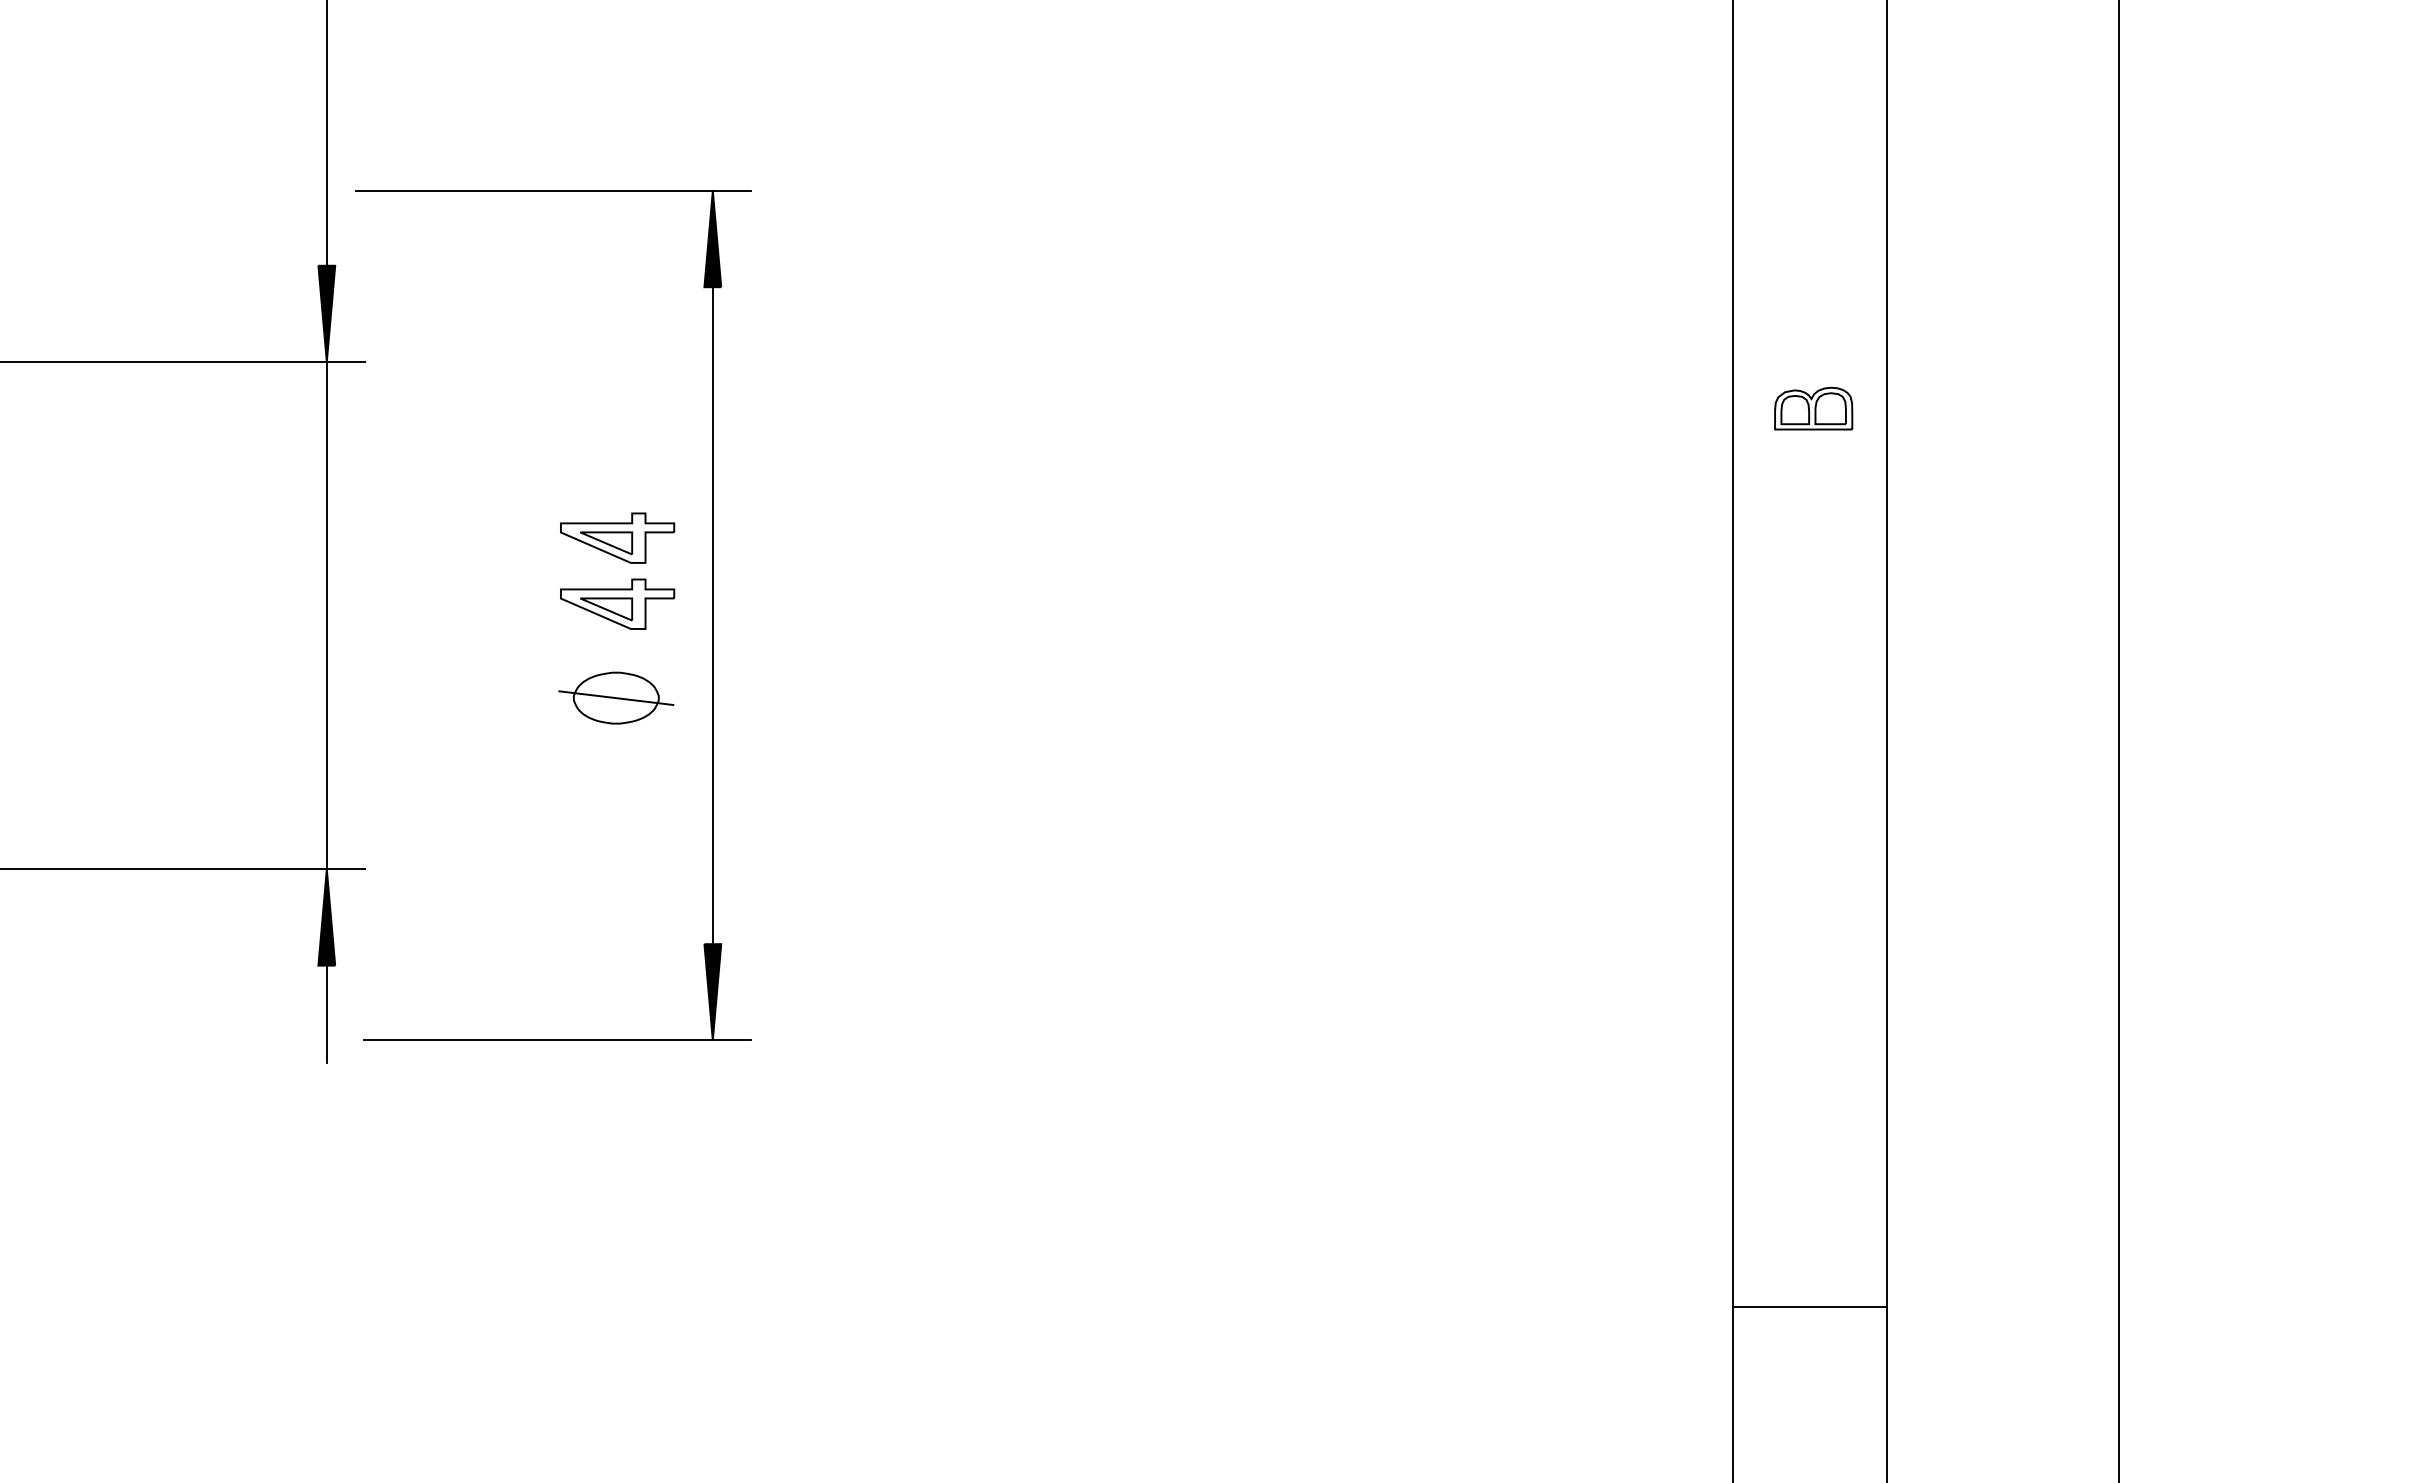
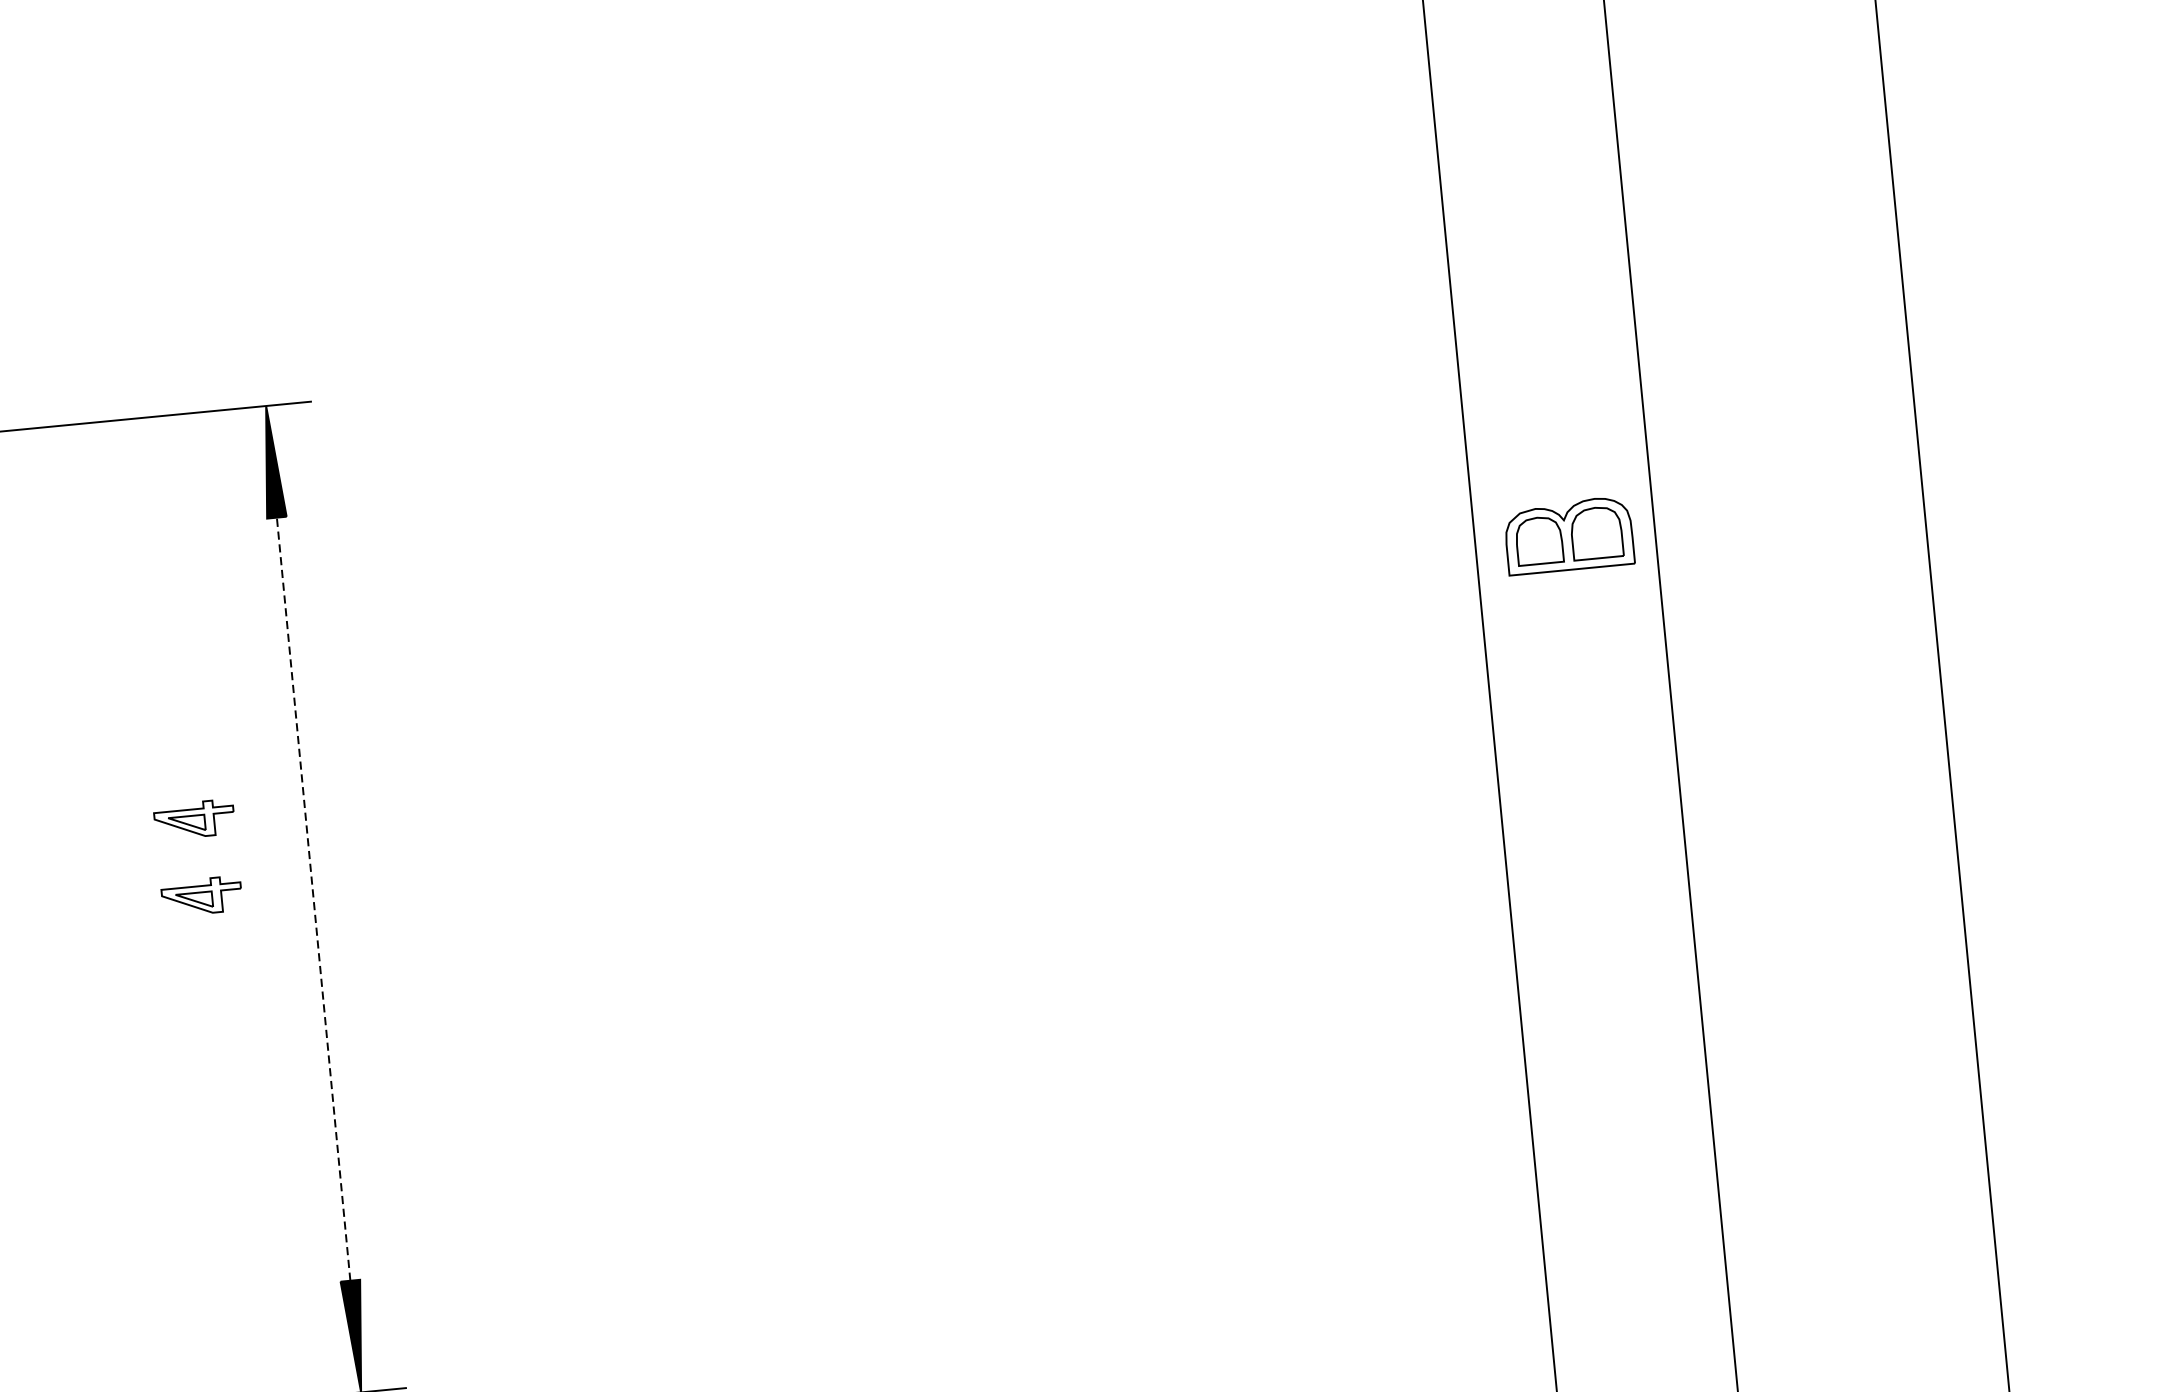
part: (1813, 408) -> (1568, 535), size x1.4
part: (617, 537) -> (194, 819), size x0.6
part: (617, 603) -> (201, 895), size x0.6
line: (712, 615) -> (313, 899), solid -> dashed
part: (616, 697) -> (210, 1004), removed

